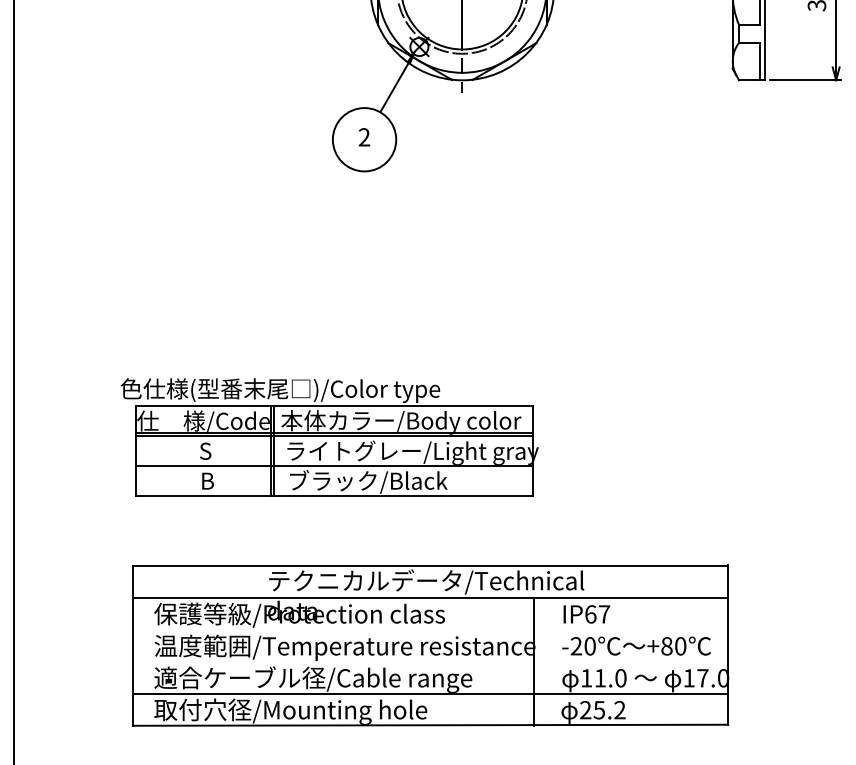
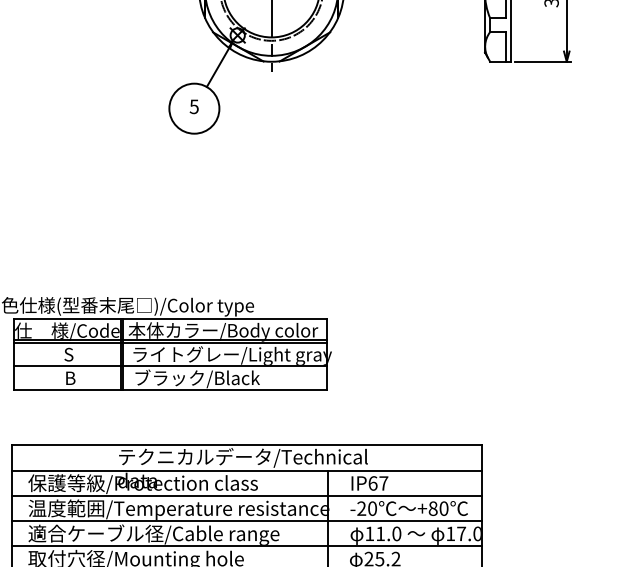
text: (364, 137) -> (194, 106), 2 -> 5
line: (430, 629) -> (246, 495), added
line: (430, 661) -> (246, 520), added

